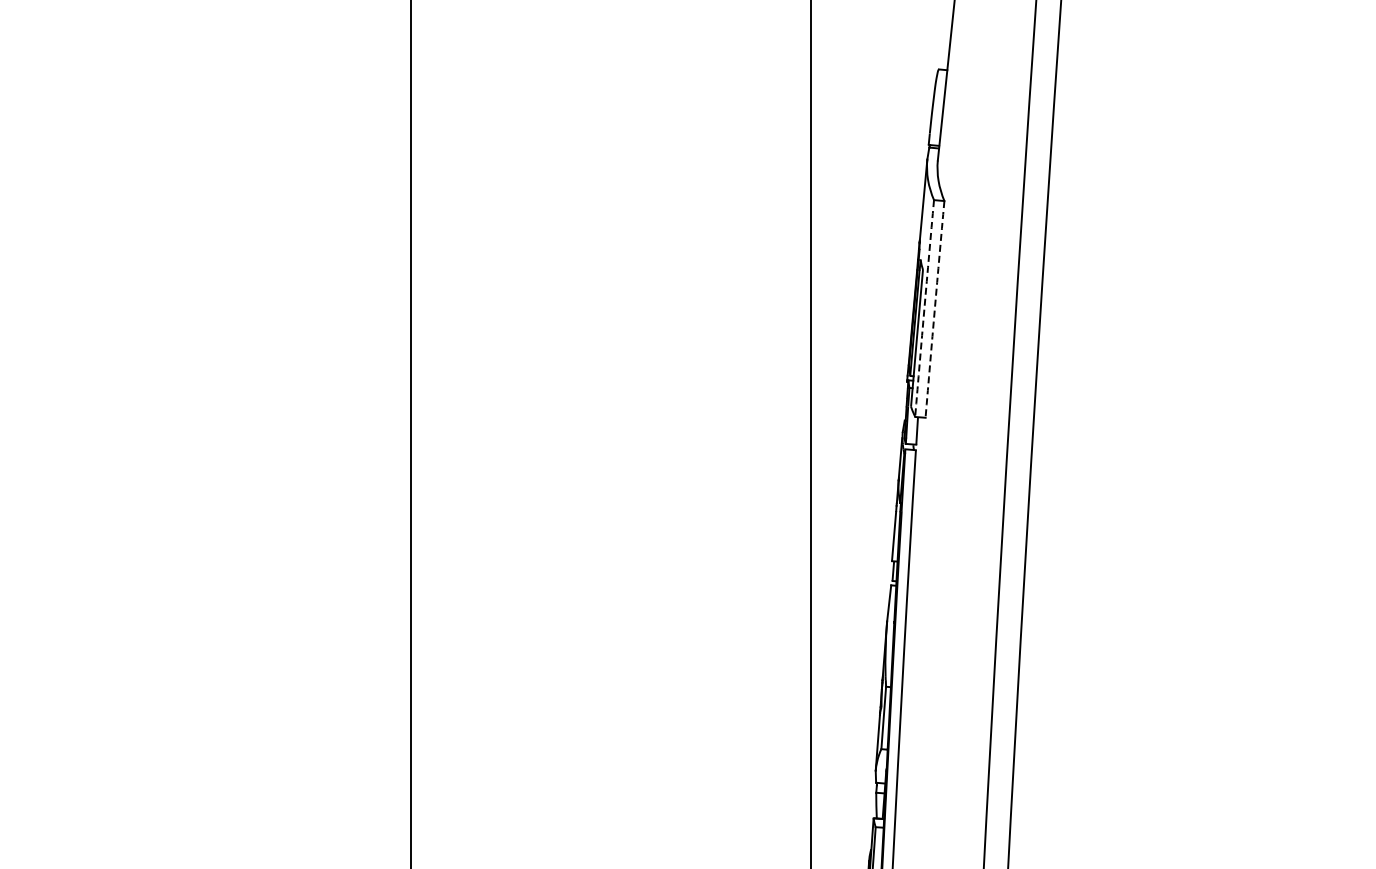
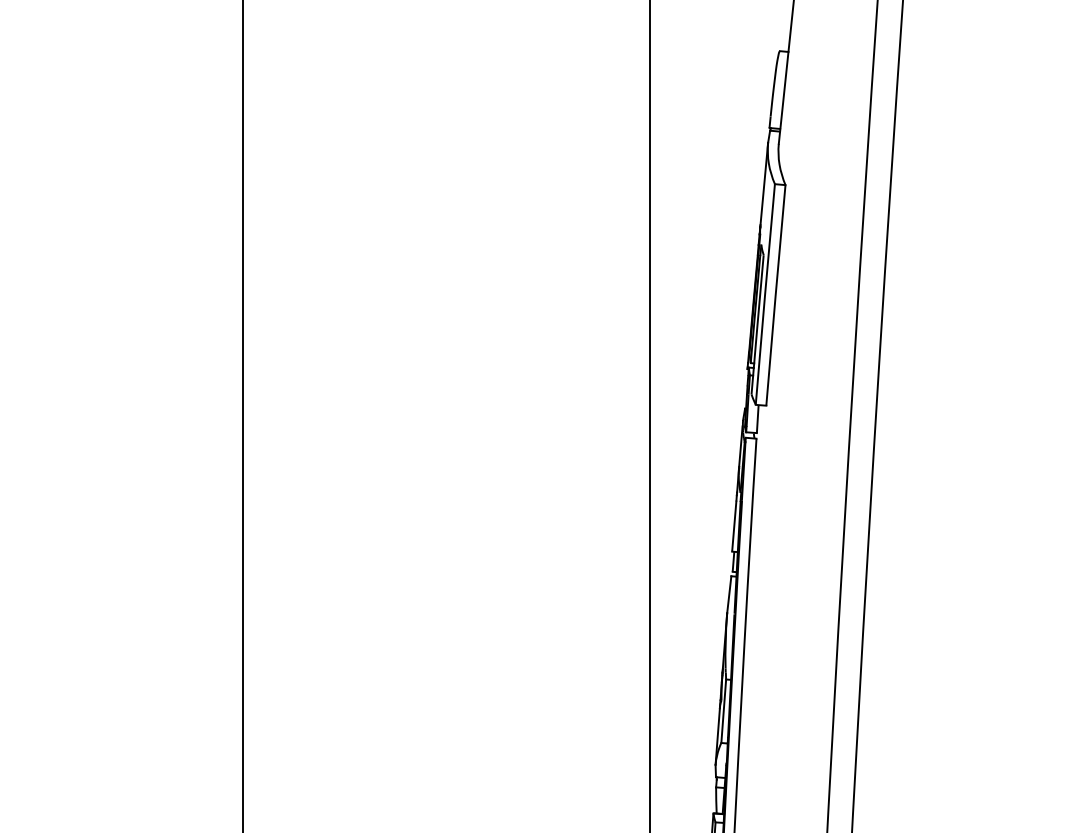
arc: (924, 308) -> (765, 294), dashed -> solid
arc: (934, 309) -> (775, 295), dashed -> solid

